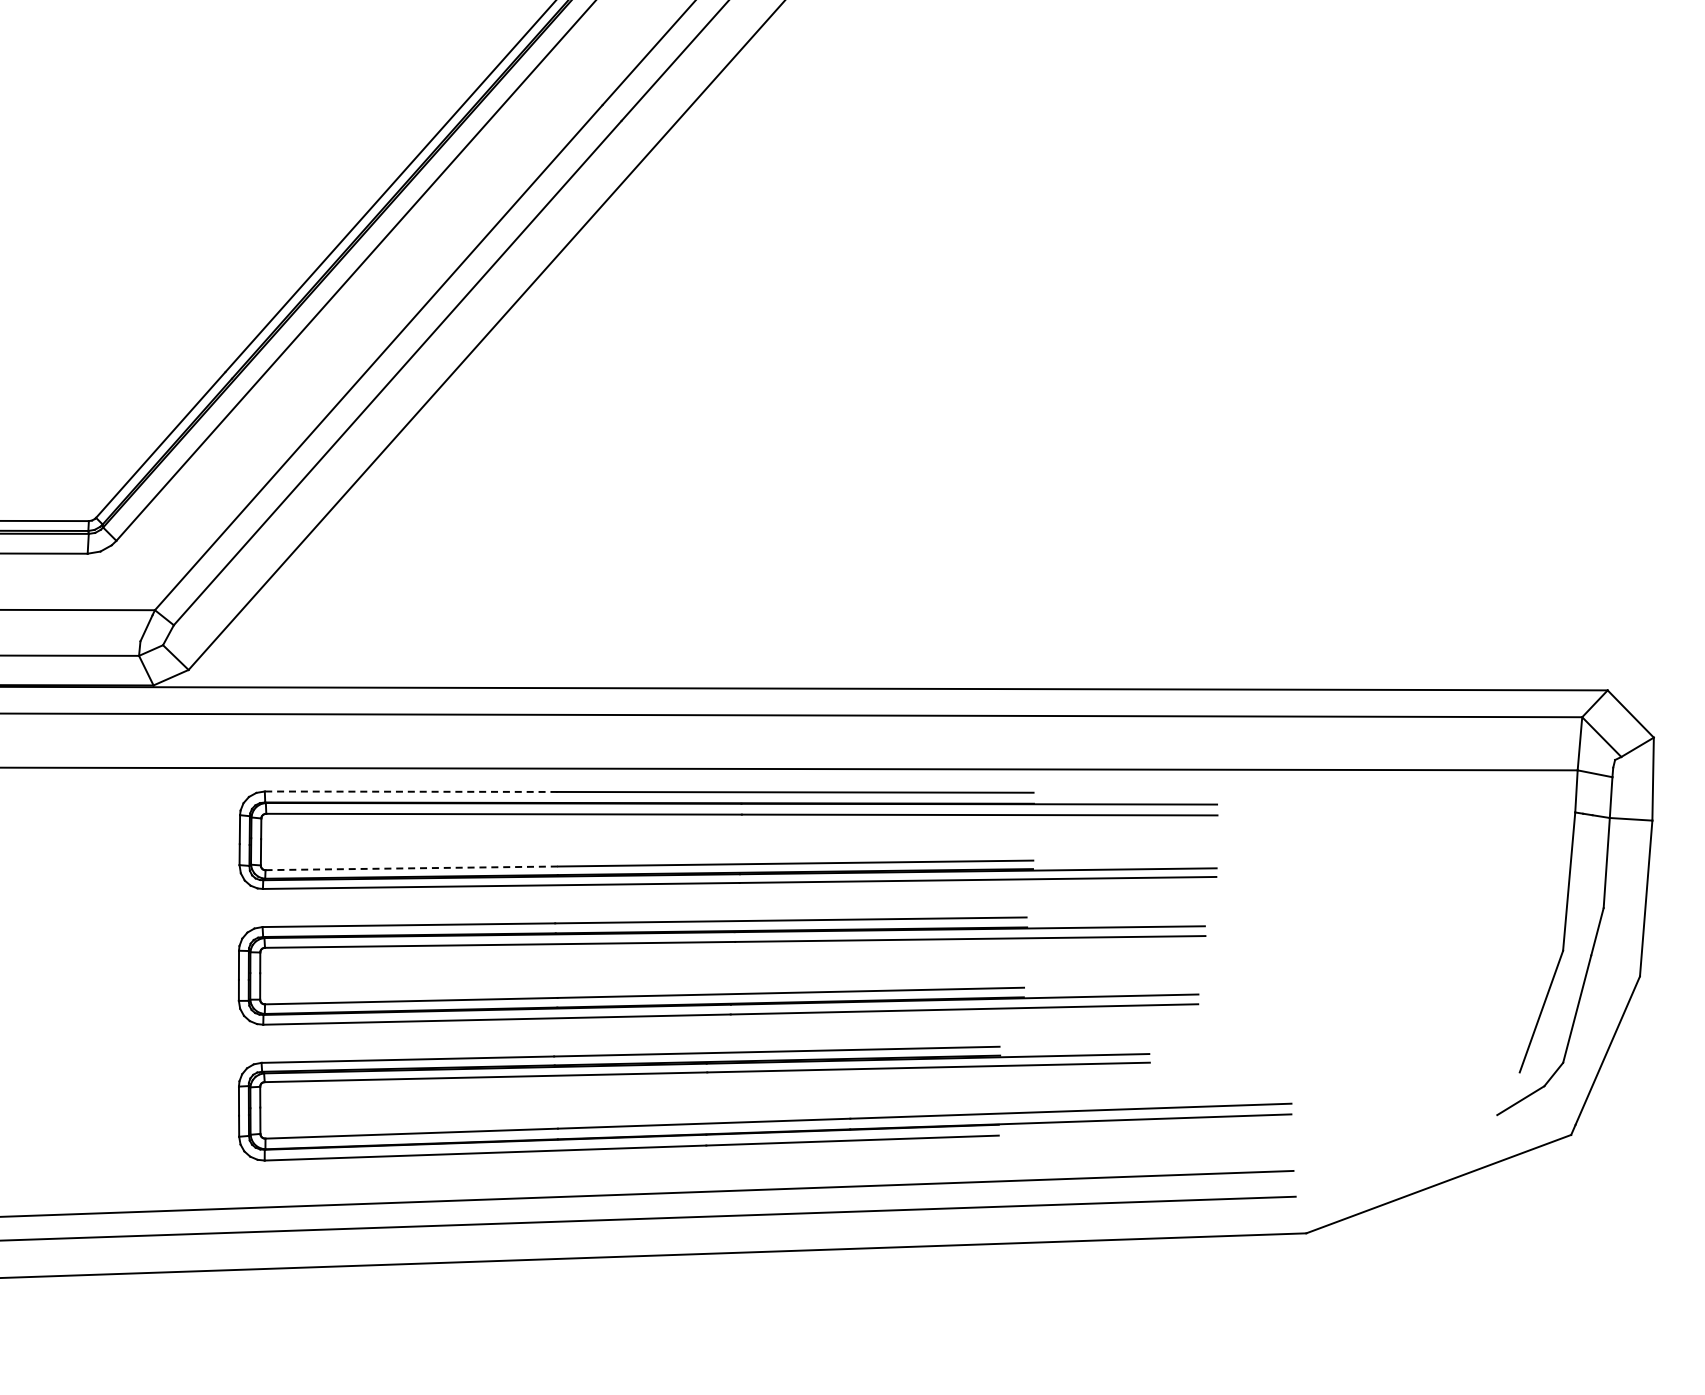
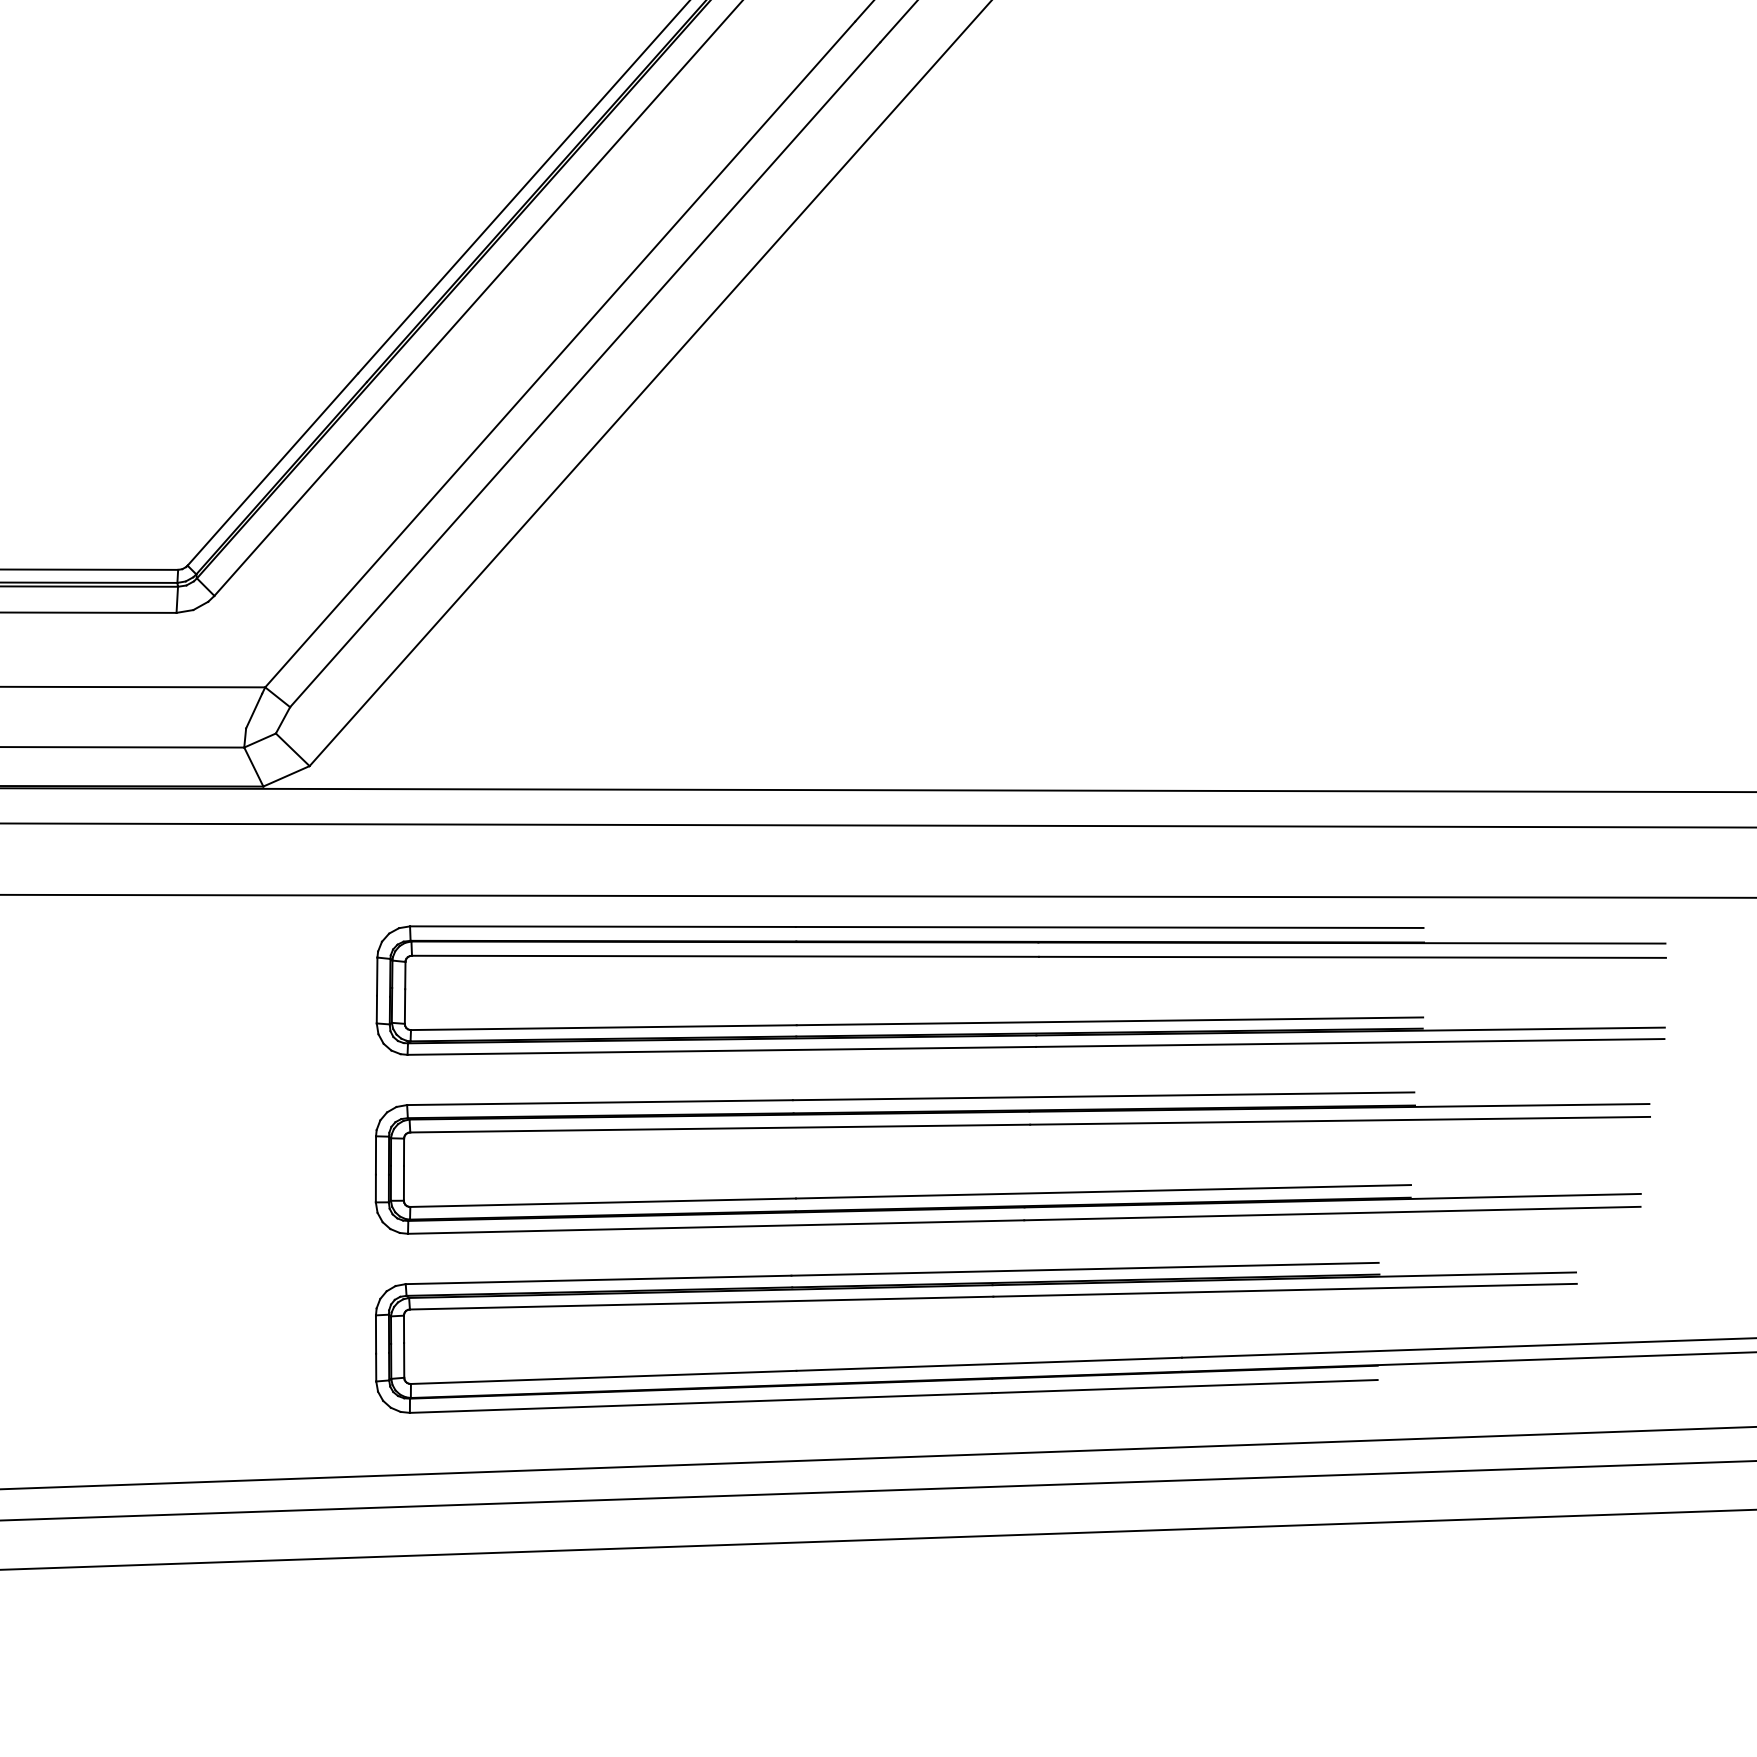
line: (410, 791) -> (602, 926), dashed -> solid
line: (412, 868) -> (604, 1027), dashed -> solid

